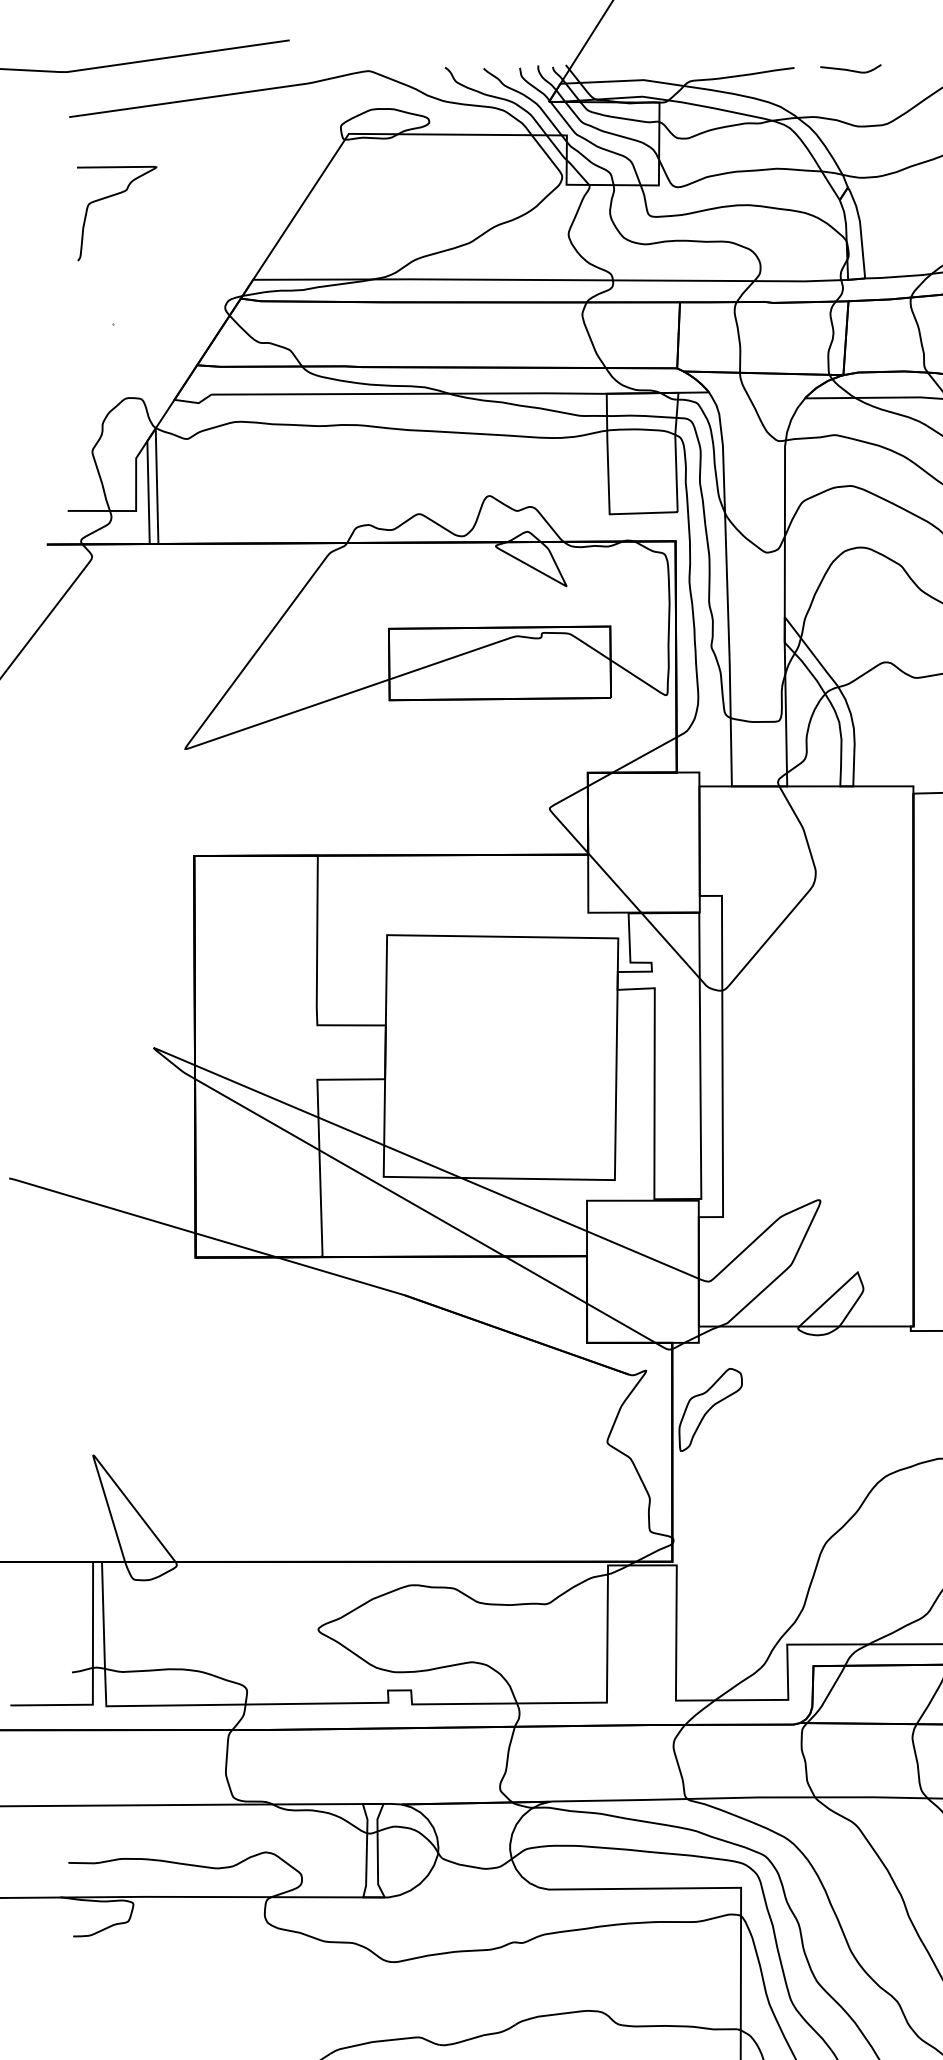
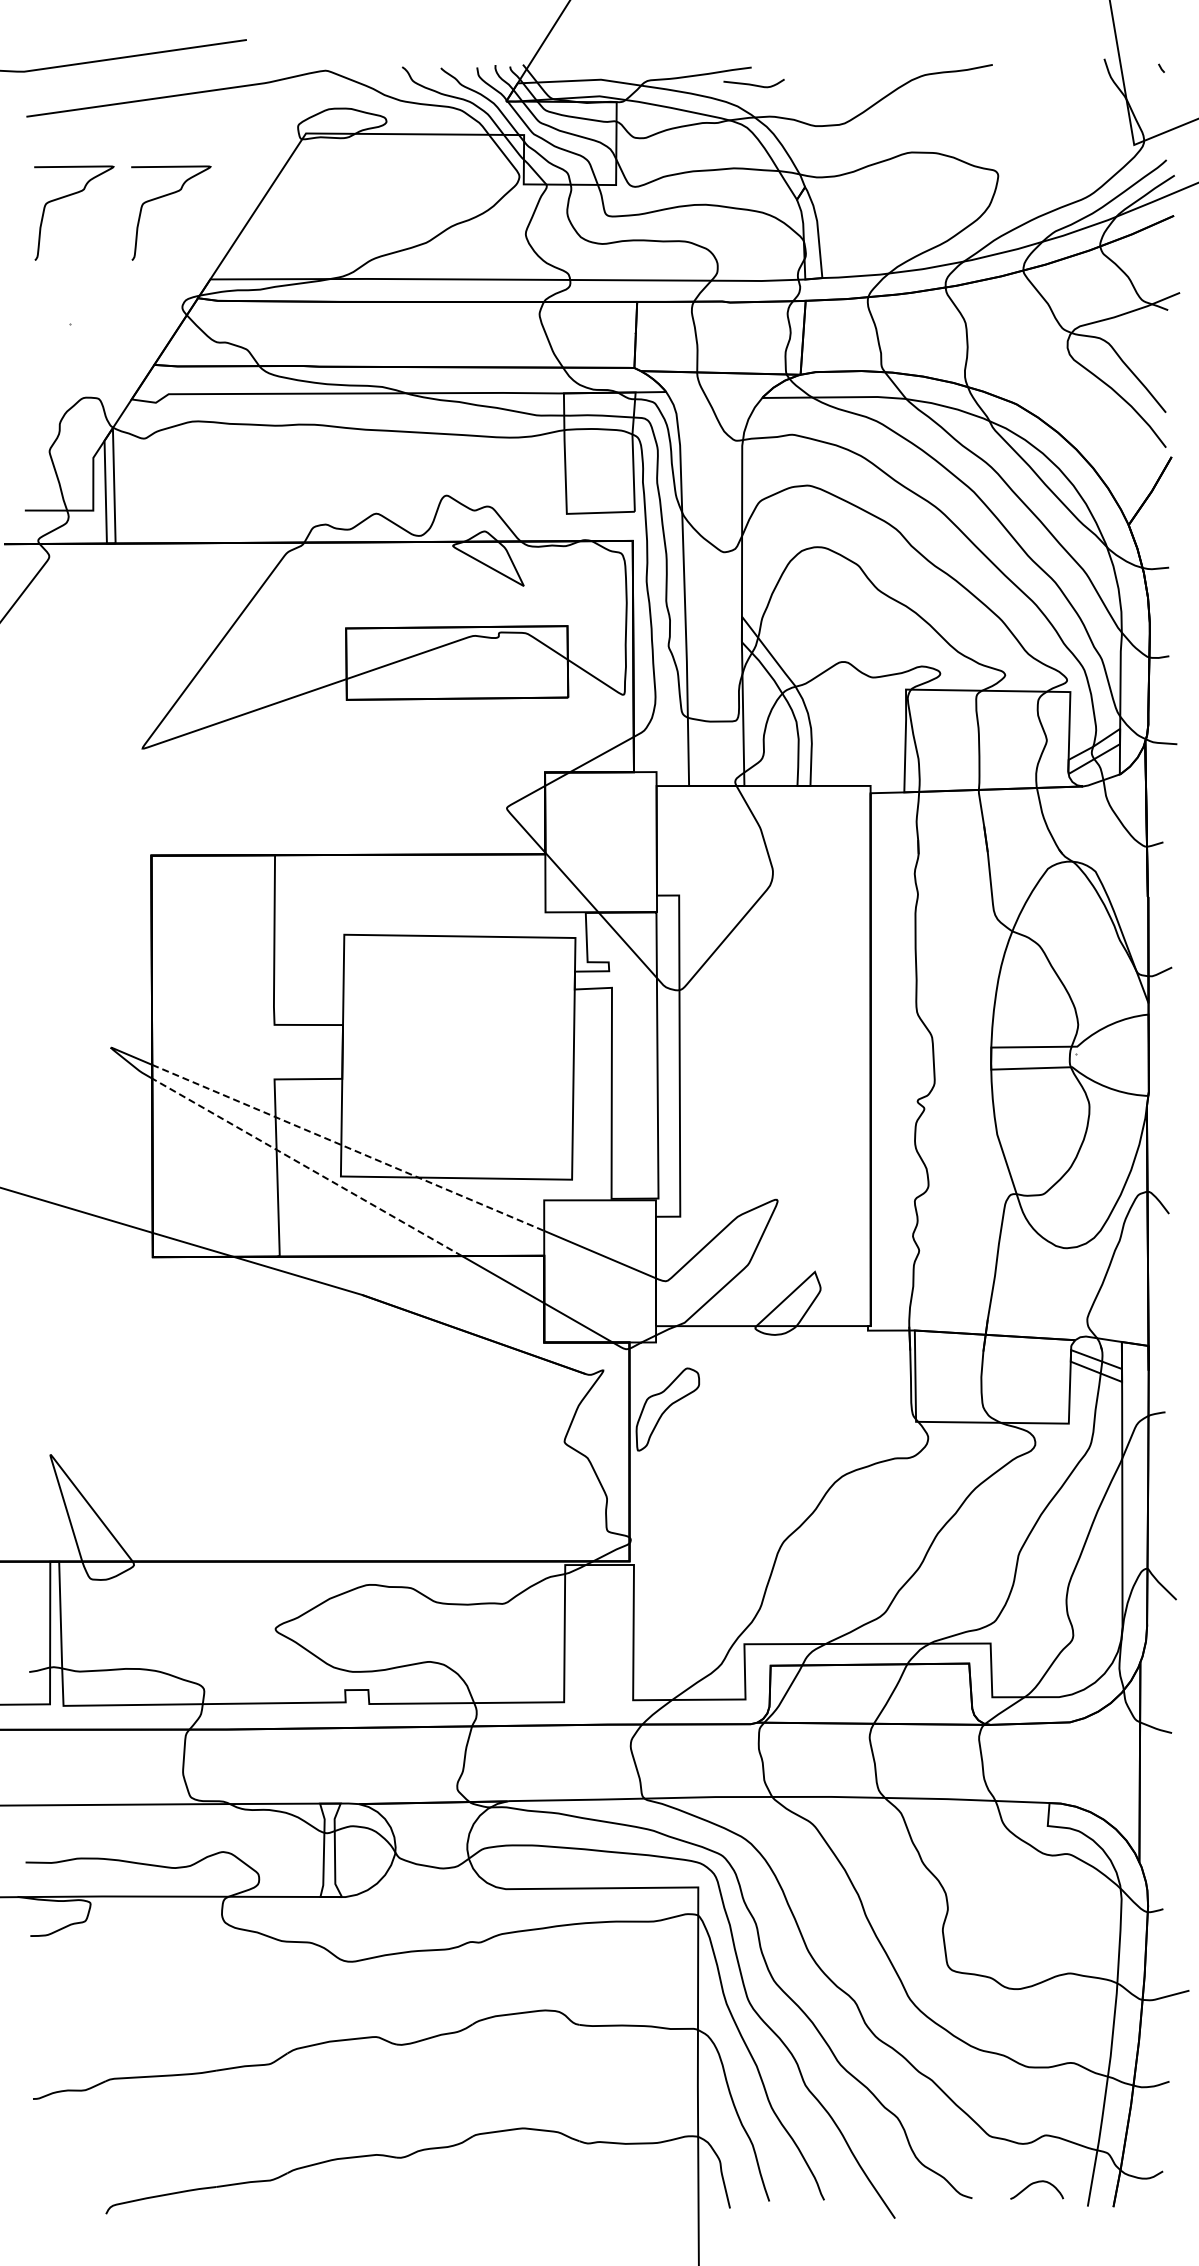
curve: (850, 69) -> (753, 84), moved
curve: (209, 196) -> (166, 196), added
line: (391, 1147) -> (348, 1147), solid -> dashed
line: (350, 1167) -> (307, 1167), solid -> dashed

